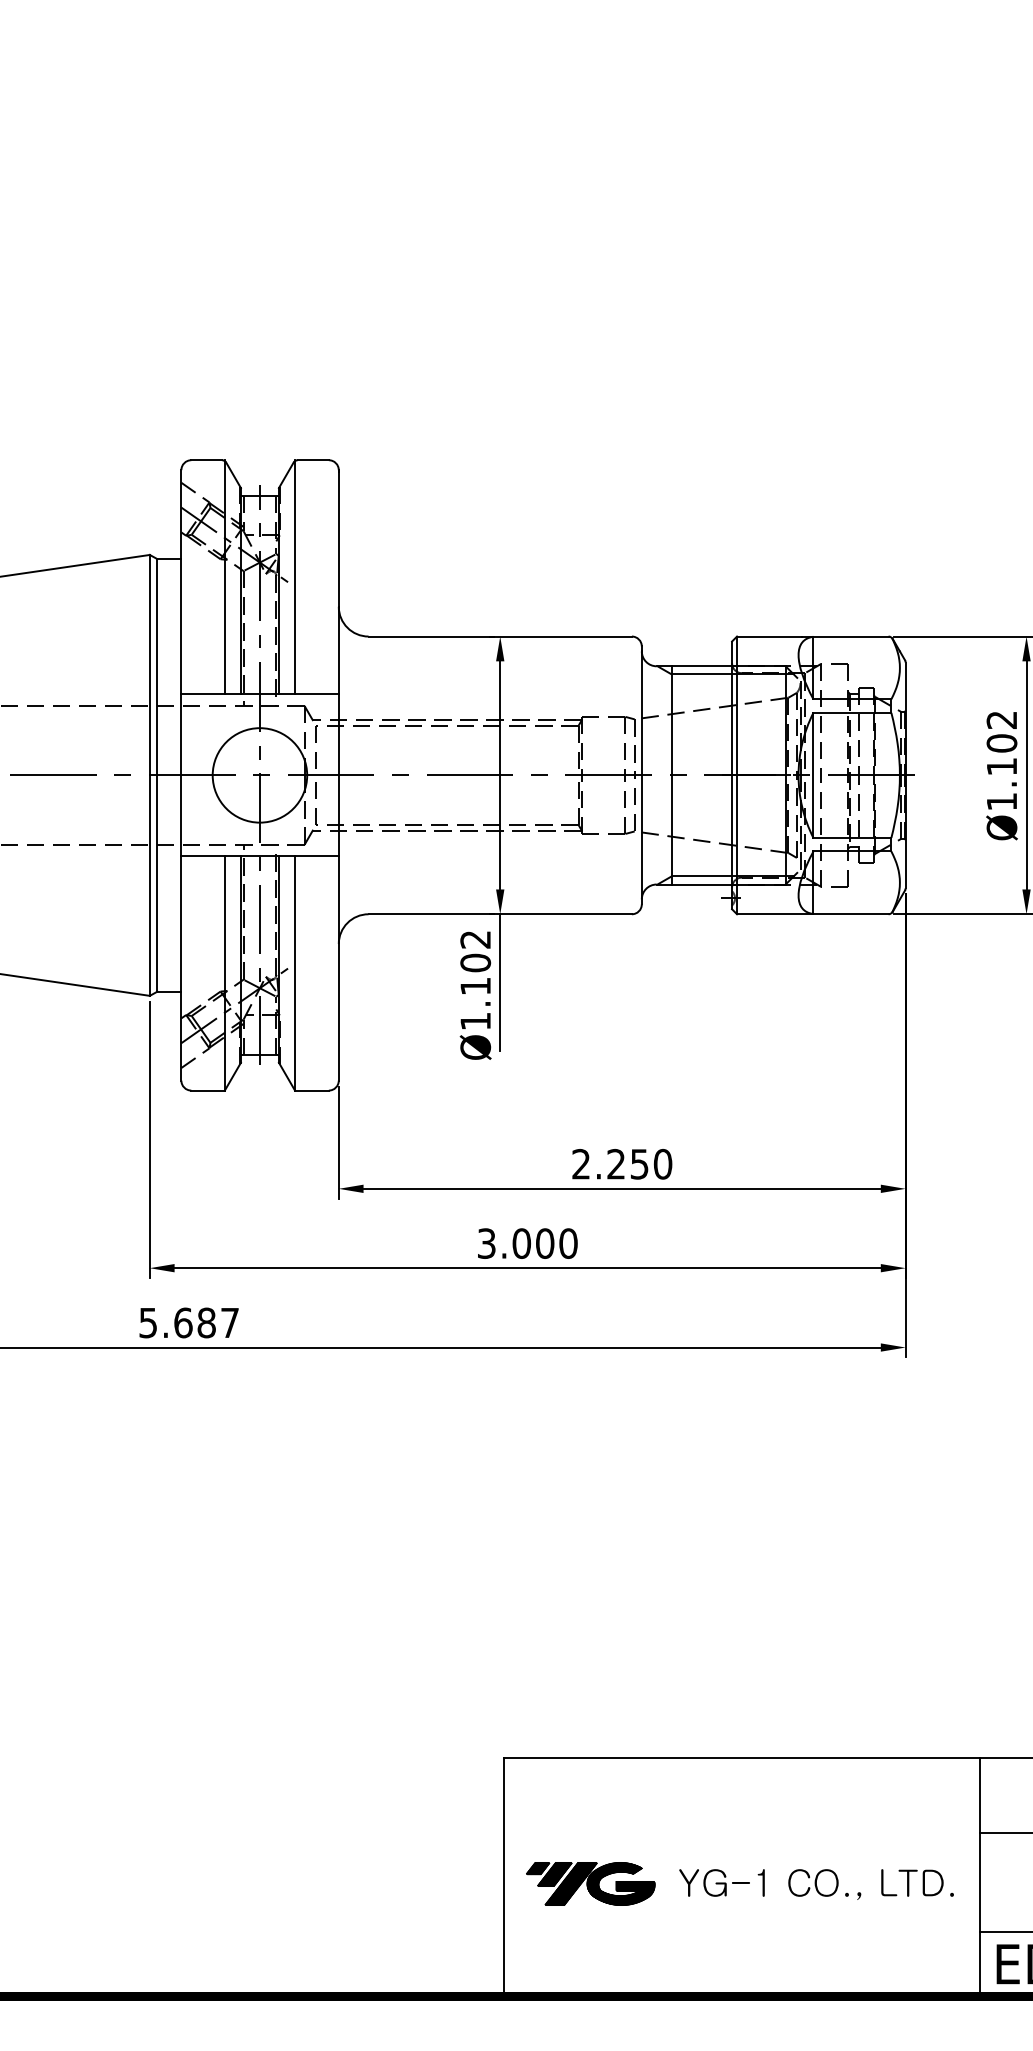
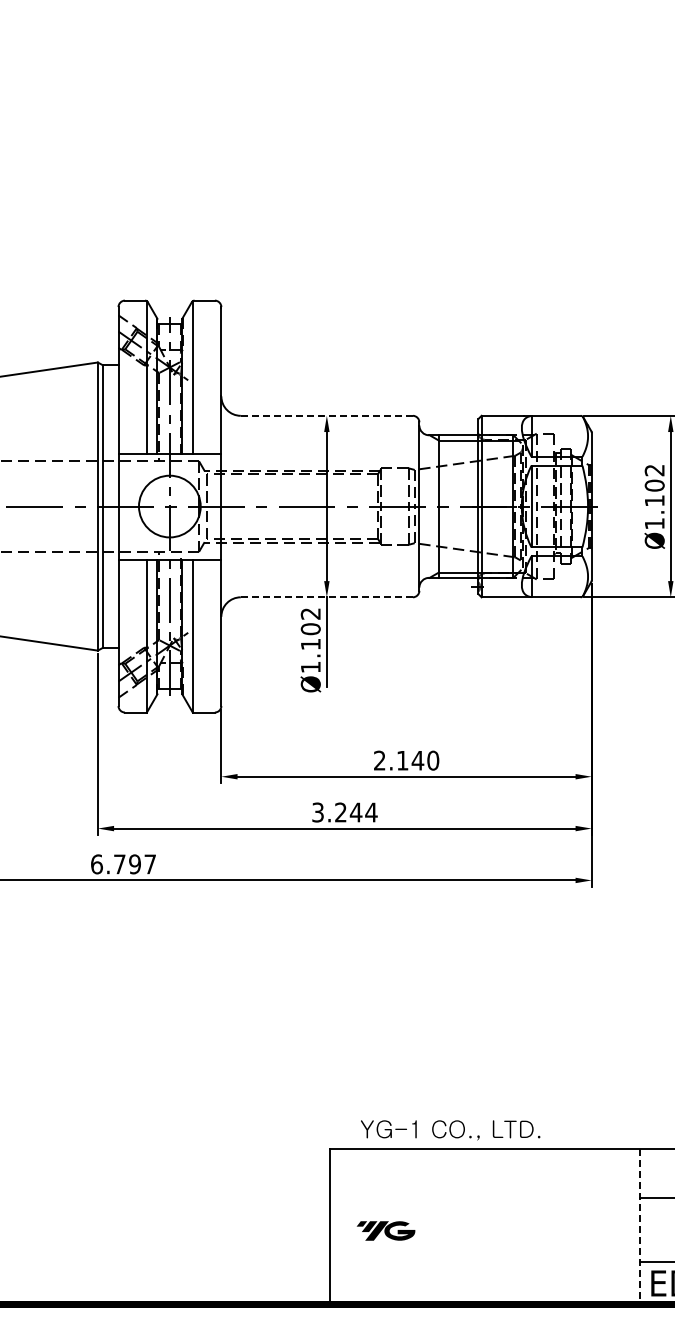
line: (499, 636) -> (326, 415), solid -> dashed
line: (499, 914) -> (326, 597), solid -> dashed
text: (628, 1163) -> (410, 760), 2.250 -> 2.140
text: (545, 1243) -> (356, 812), 3.000 -> 3.244
text: (178, 1323) -> (116, 864), 5.687 -> 6.797
line: (980, 1877) -> (640, 1226), solid -> dashed
part: (589, 1883) -> (385, 1230), size x0.7
text: (816, 1884) -> (450, 1130), moved

